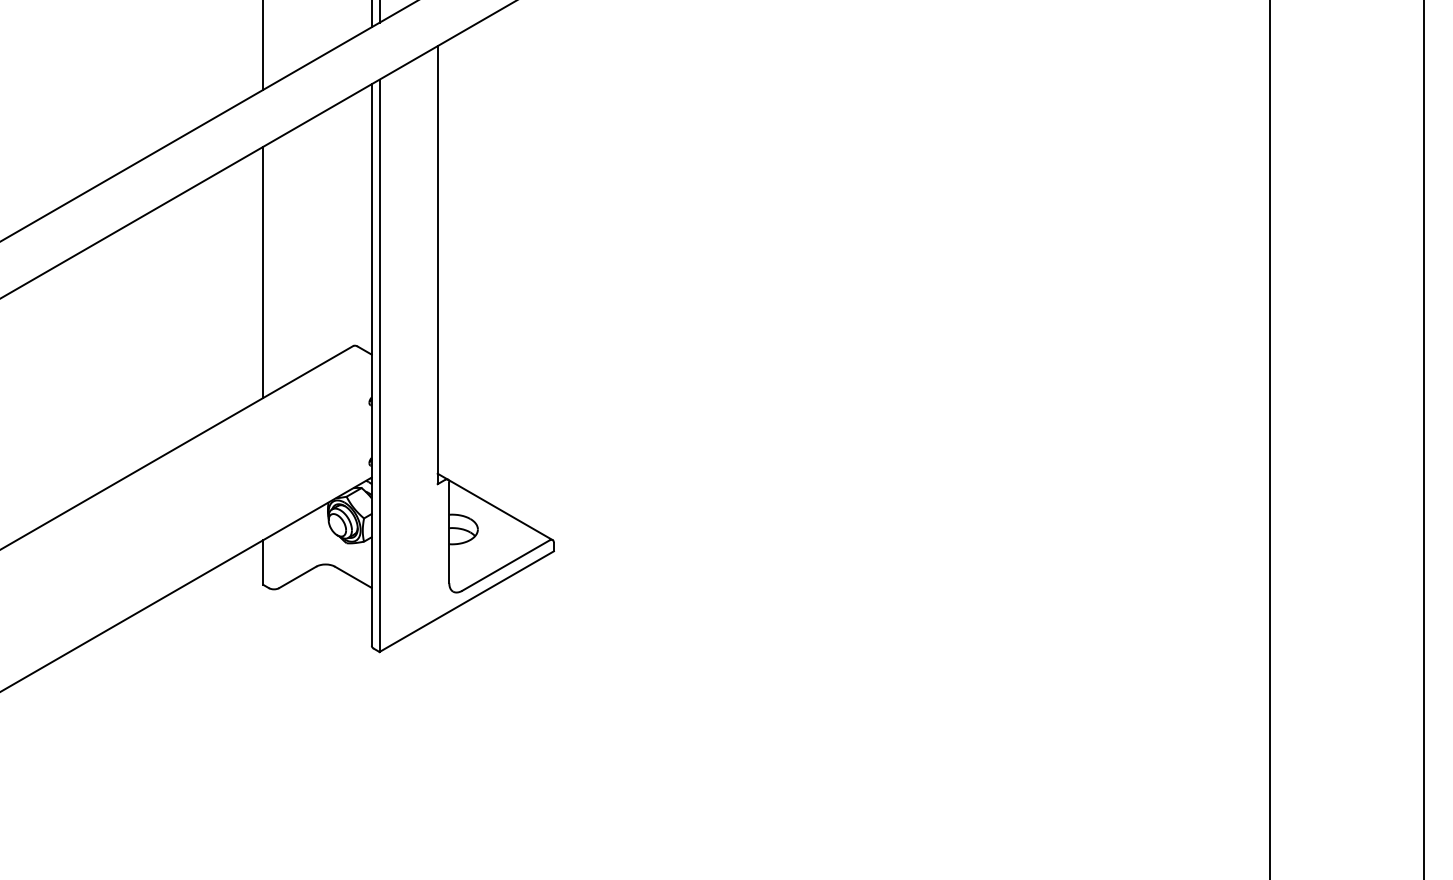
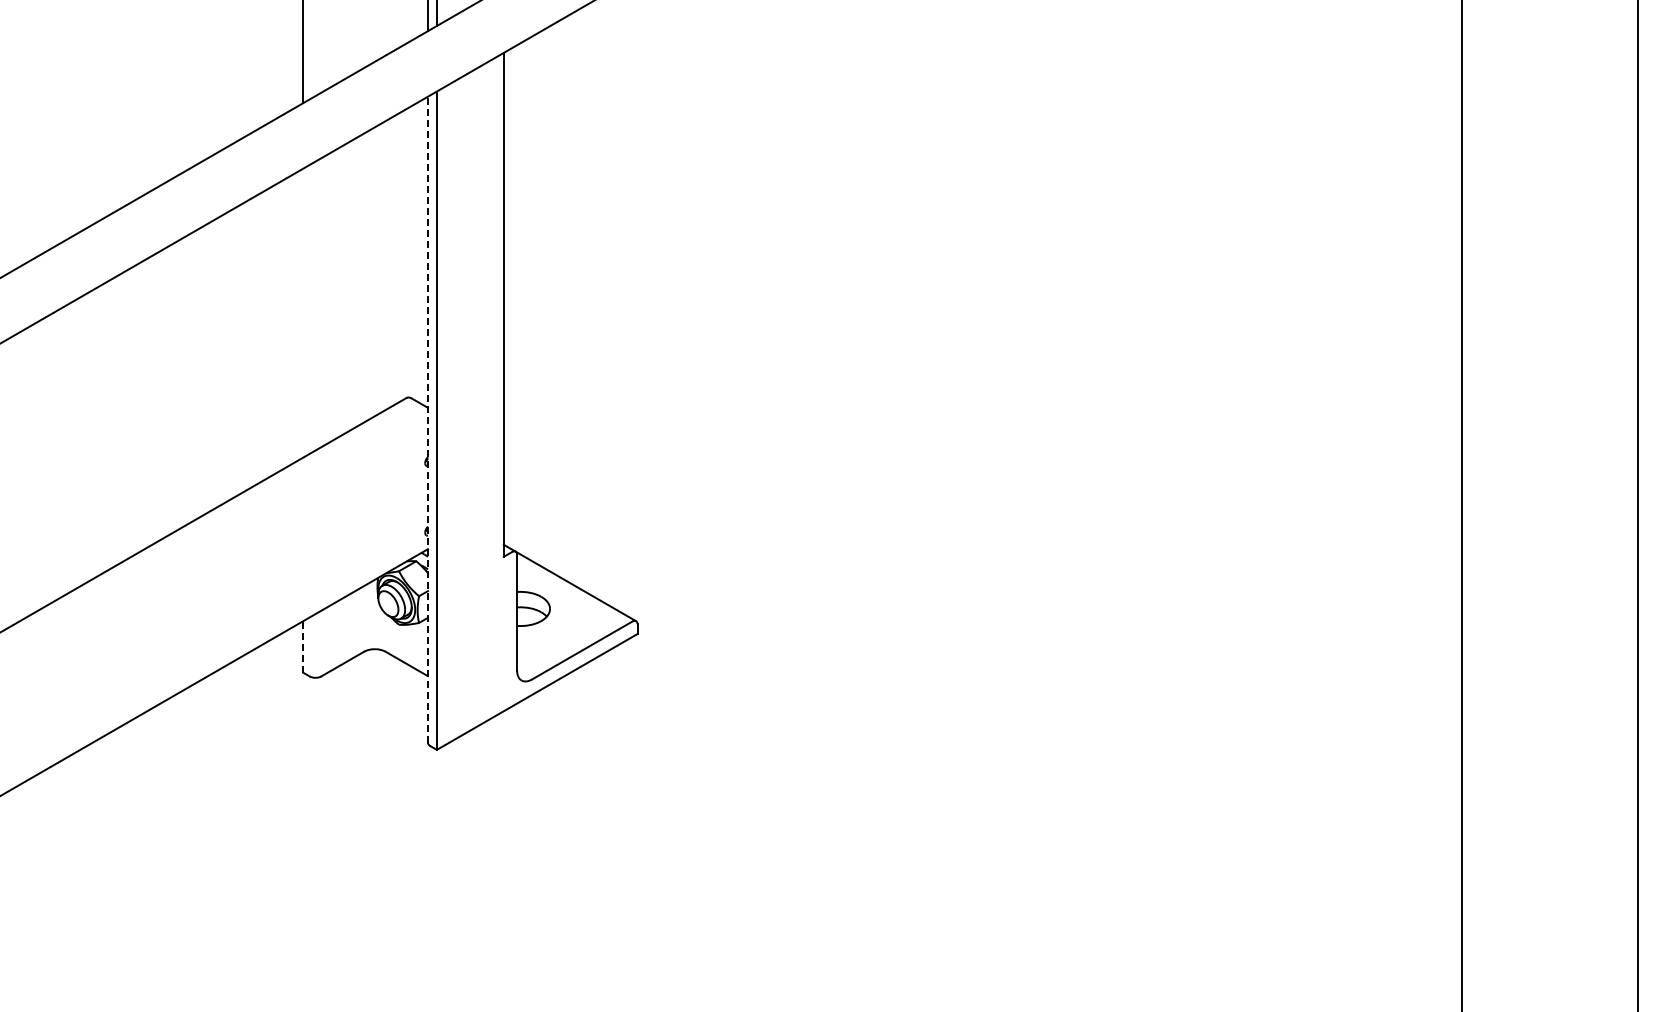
line: (263, 271) -> (303, 312), removed
line: (371, 364) -> (427, 419), solid -> dashed
line: (263, 562) -> (303, 646), solid -> dashed

